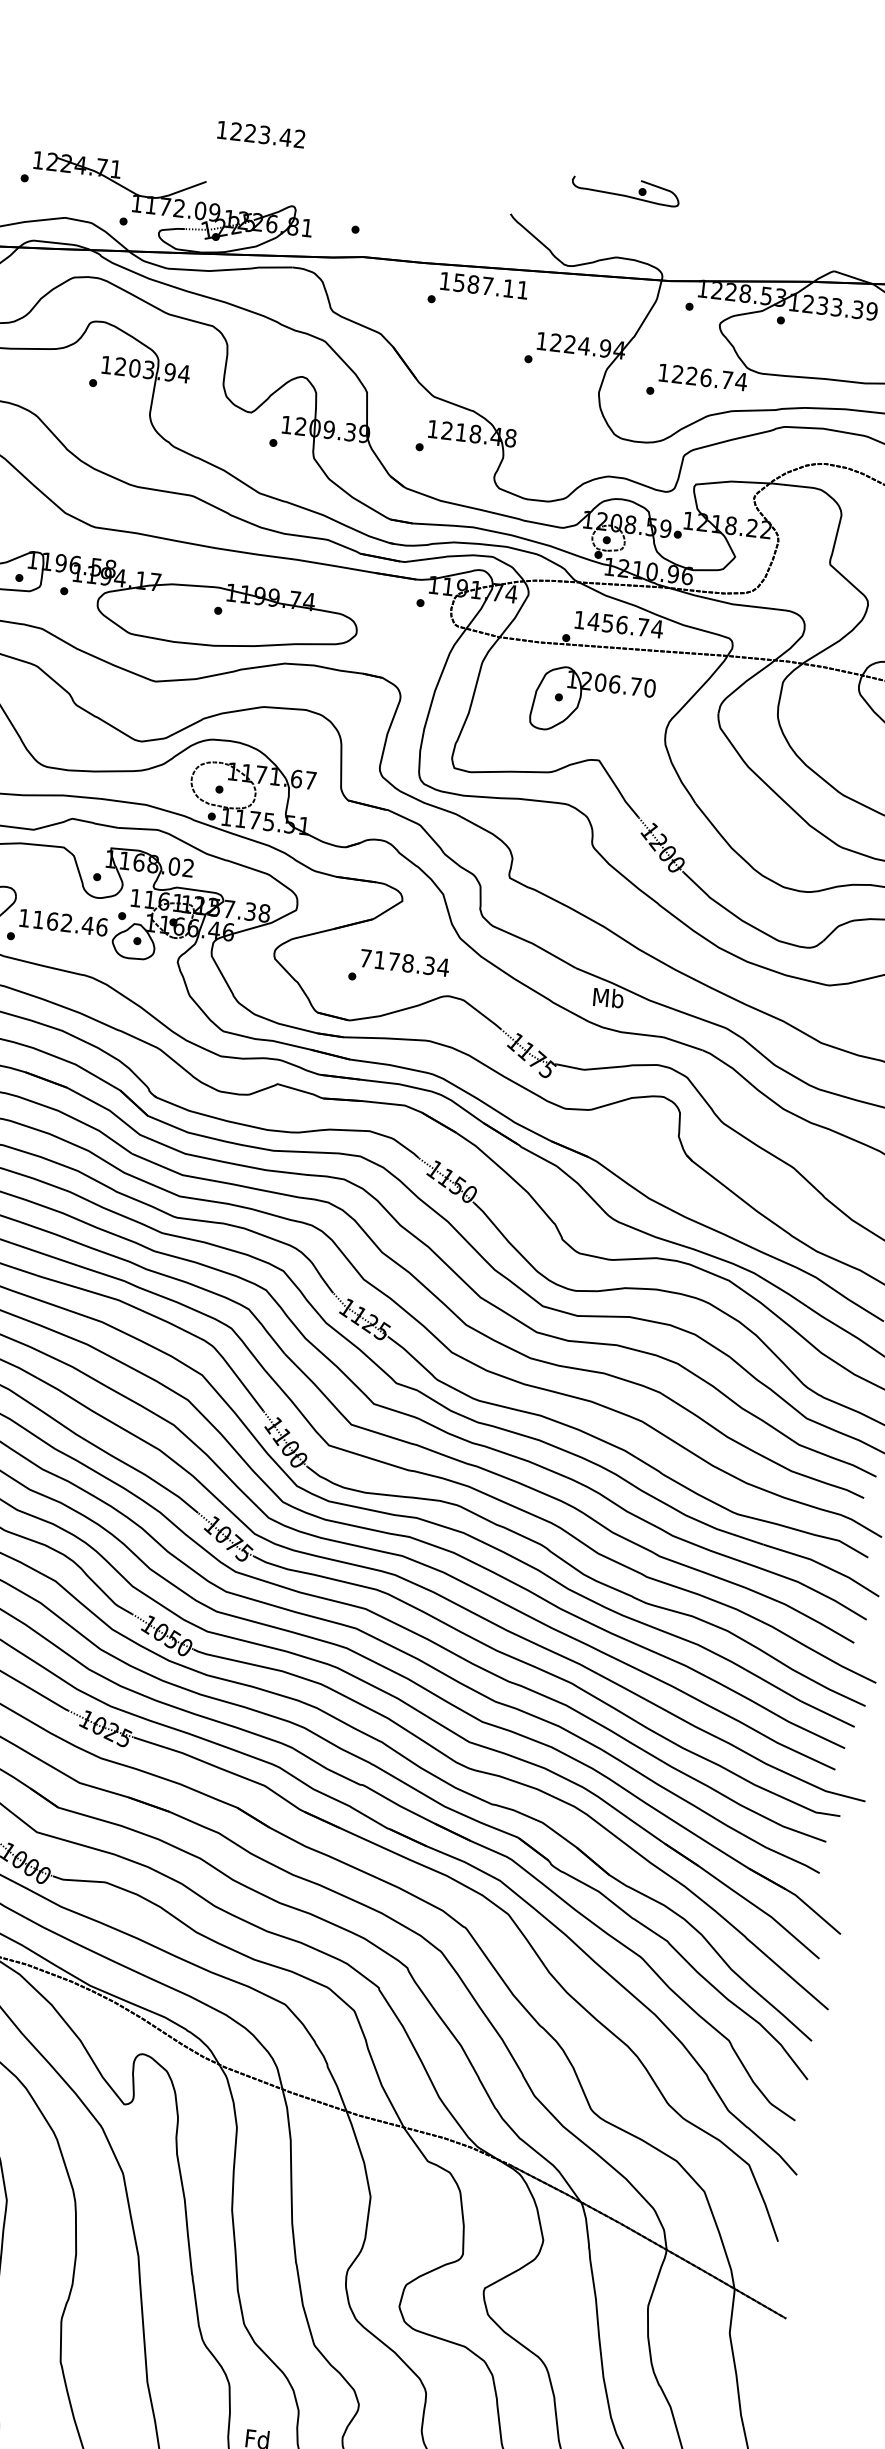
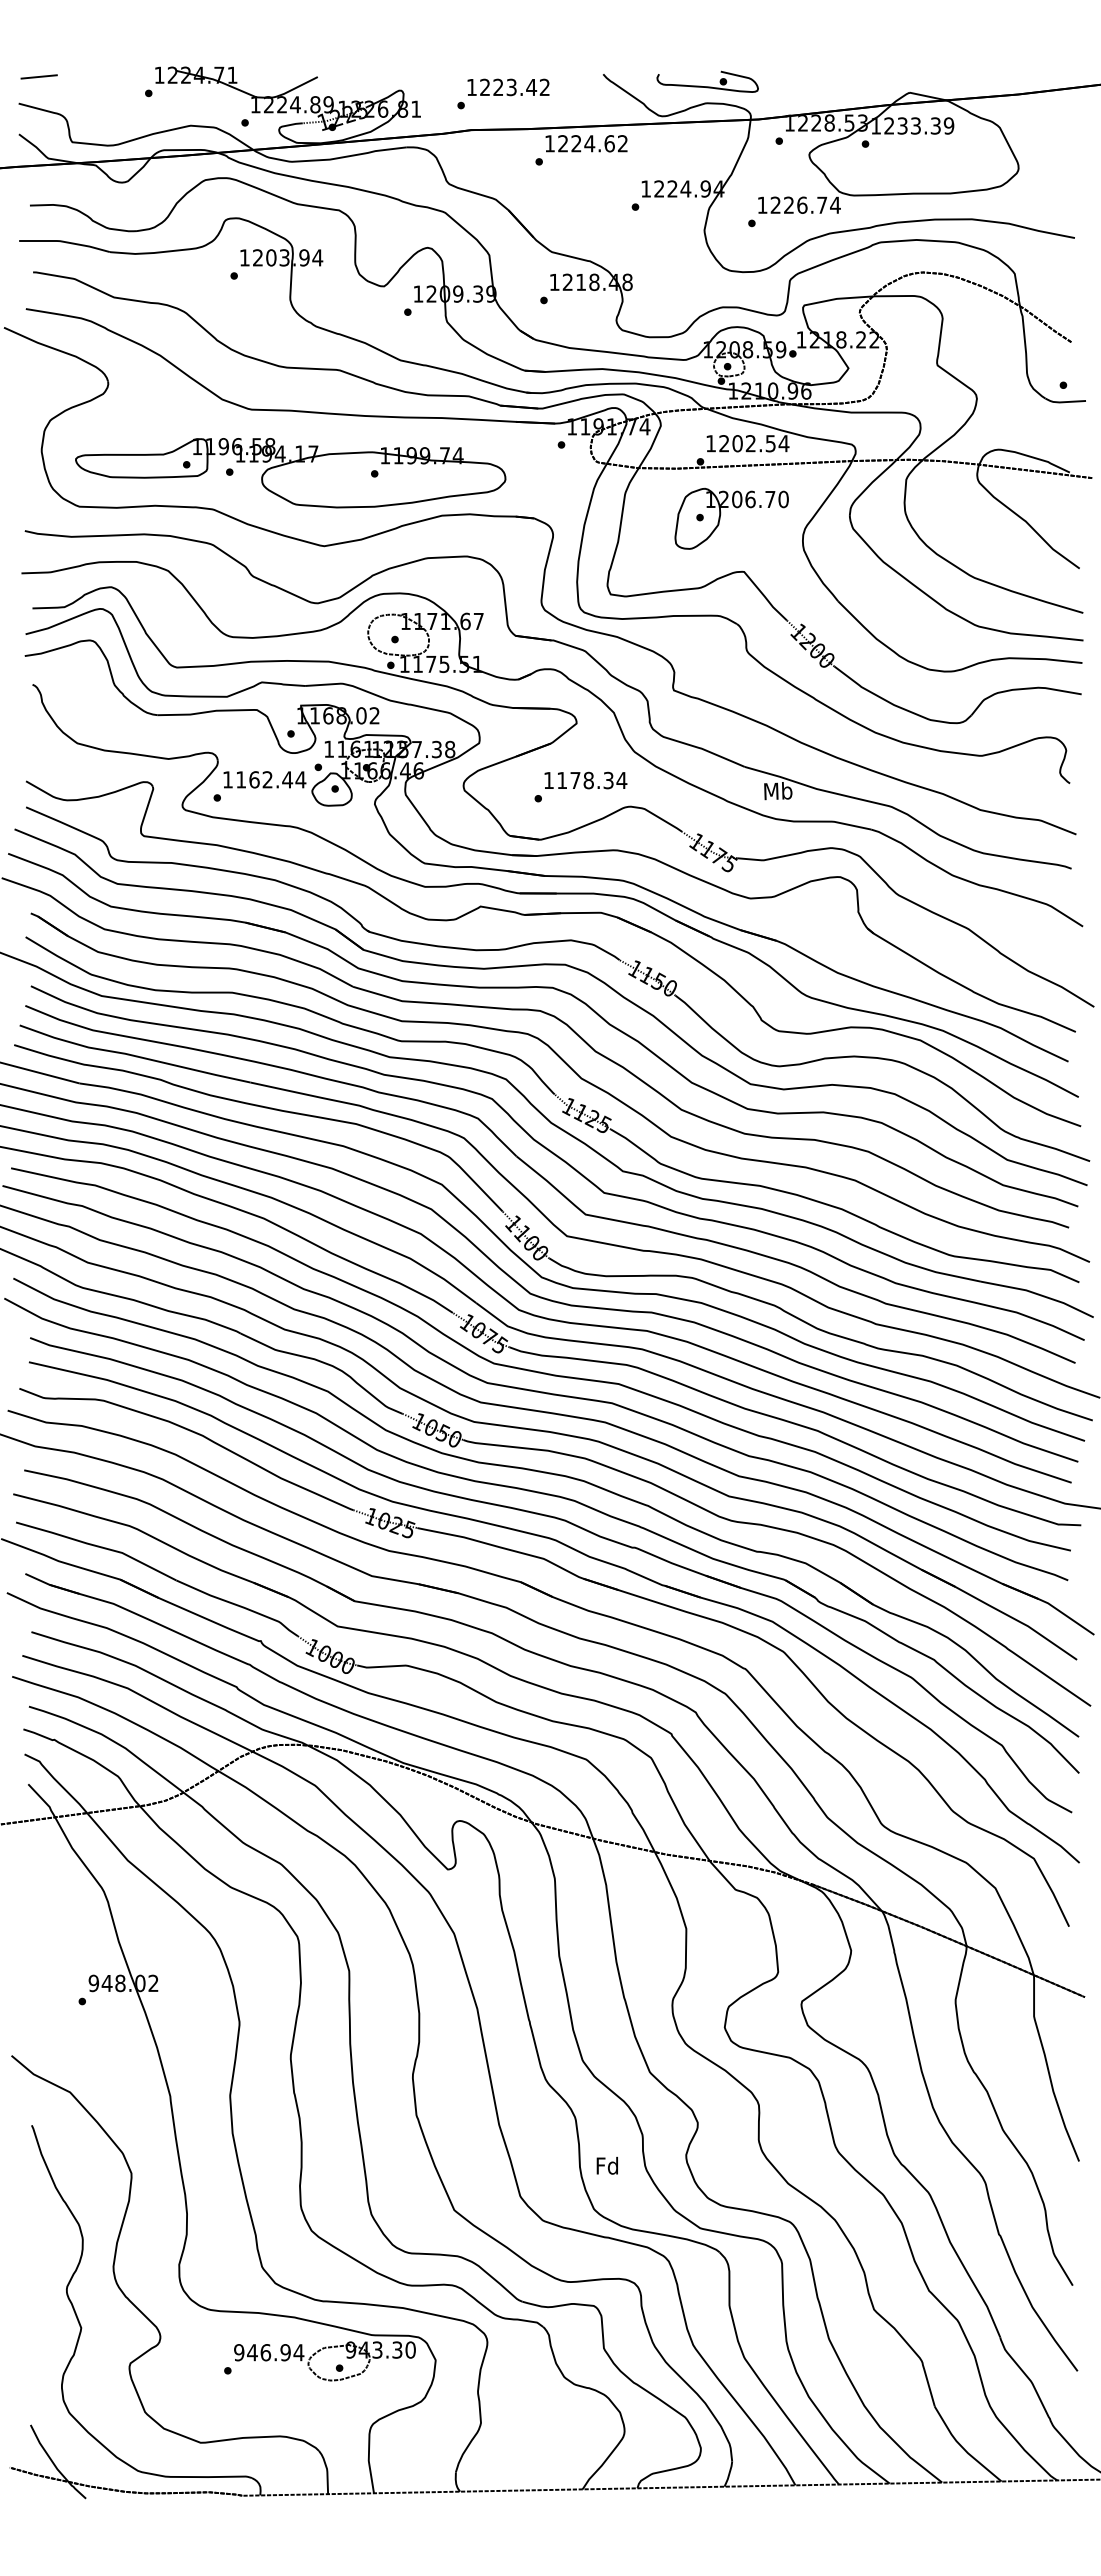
text: (261, 134) -> (508, 87), moved
part: (625, 189) -> (707, 81), moved
text: (176, 207) -> (292, 104), 1172.09 -> 1224.89
text: (490, 286) -> (592, 143), 1587.11 -> 1224.62
text: (617, 624) -> (746, 443), 1456.74 -> 1202.54
text: (101, 926) -> (300, 779), 1162.46 -> 1162.44
text: (365, 958) -> (548, 780), 7178.34 -> 1178.34

